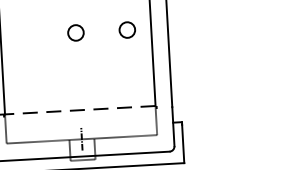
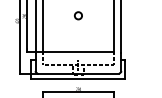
circle: (127, 29) -> (102, 15), removed
line: (78, 109) -> (77, 51), dashed -> solid

